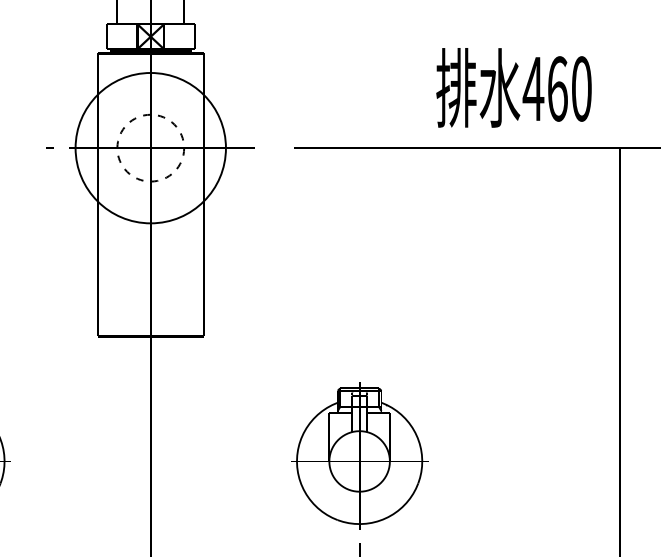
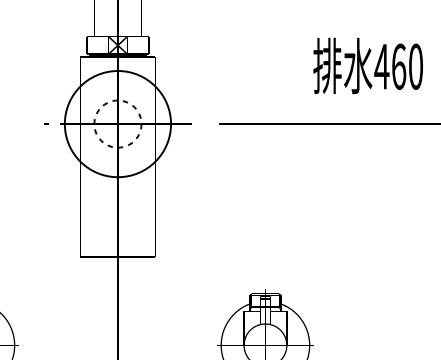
text: (513, 87) -> (367, 65), moved

